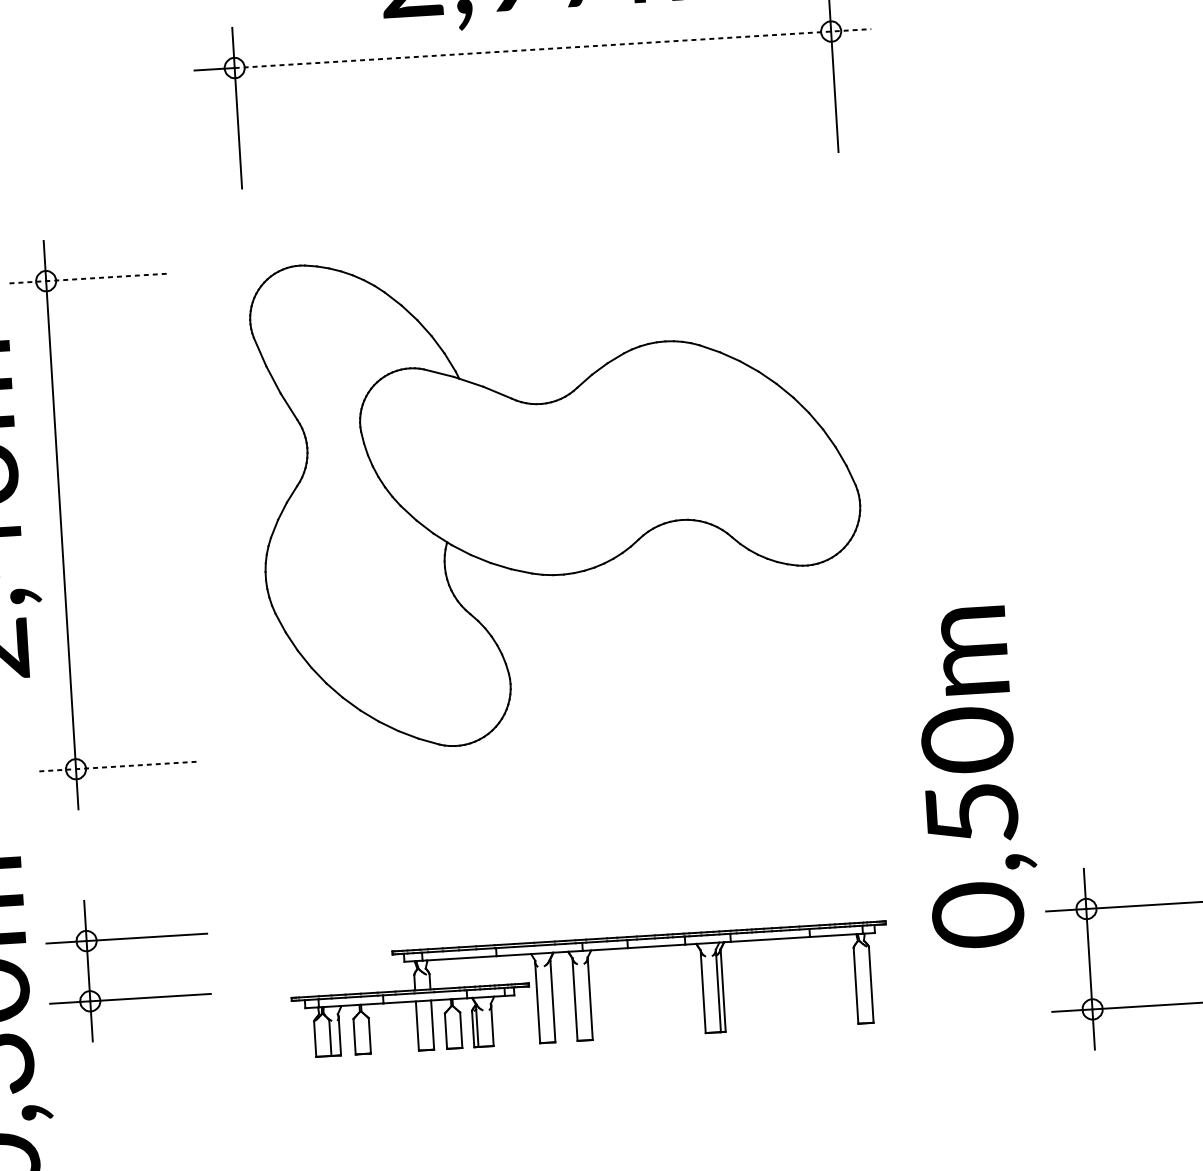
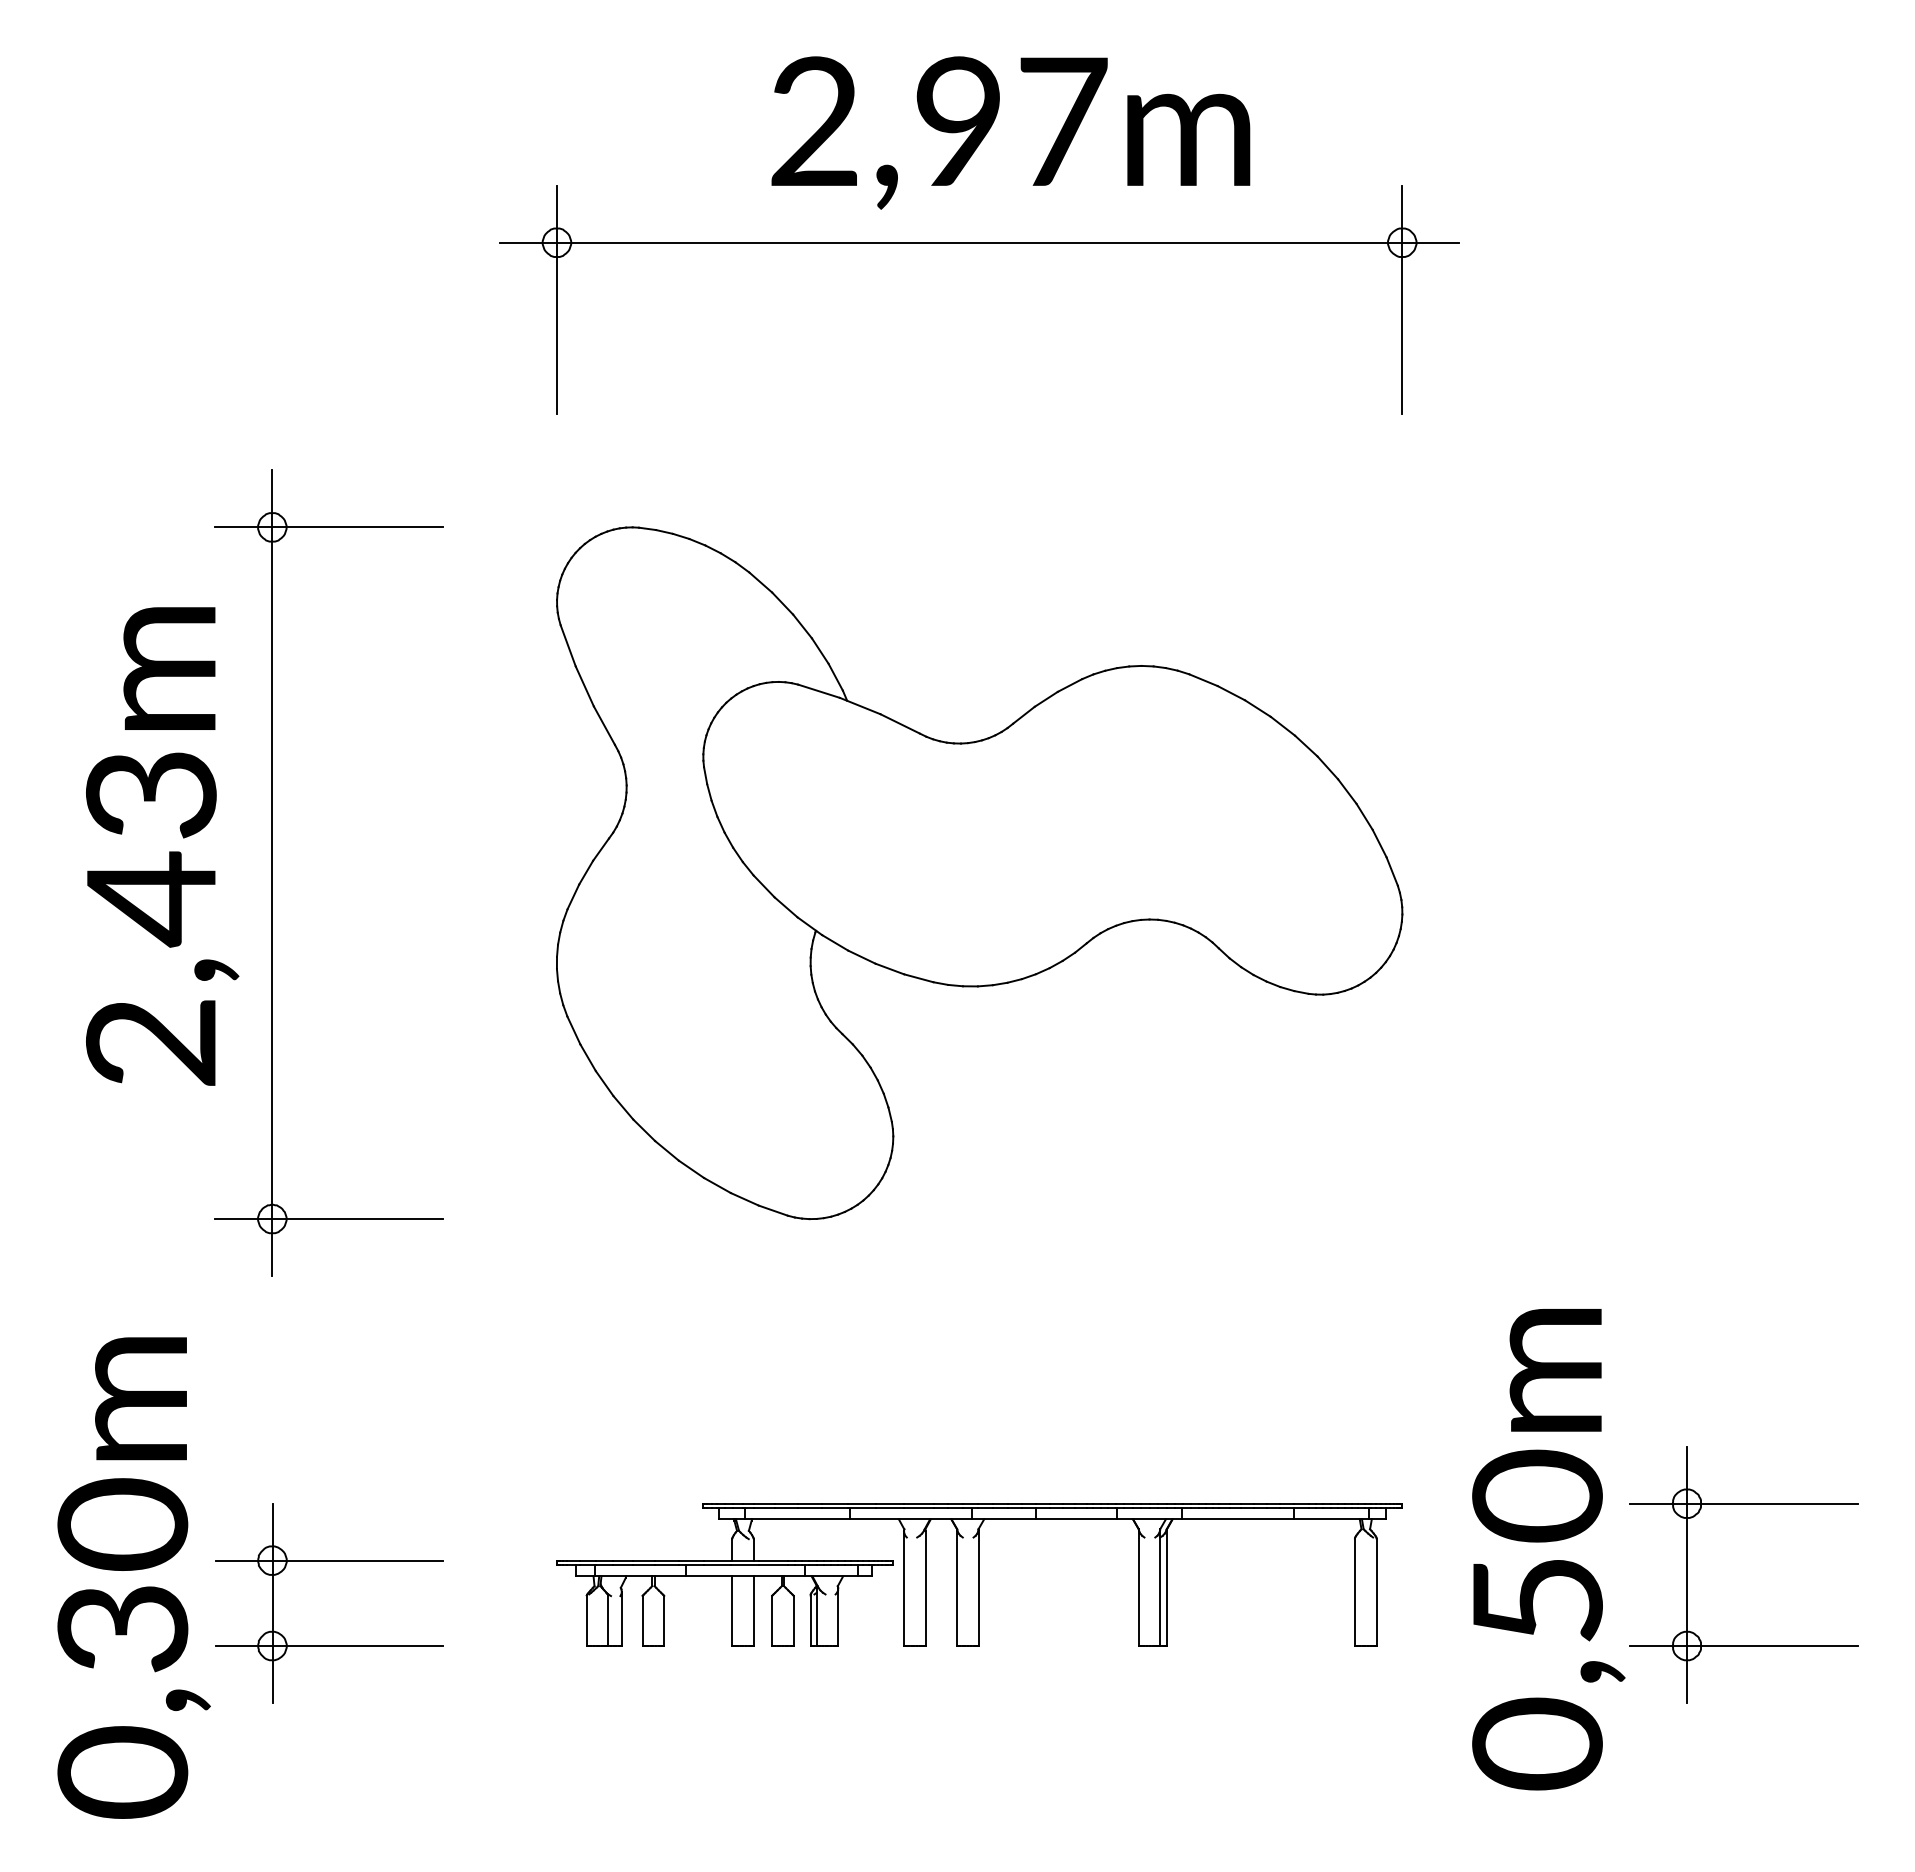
line: (553, 48) -> (1008, 242), dashed -> solid
line: (86, 278) -> (329, 527), dashed -> solid
line: (116, 767) -> (329, 1219), dashed -> solid
text: (977, 777) -> (1548, 1549), moved
part: (126, 939) -> (329, 1561), moved

